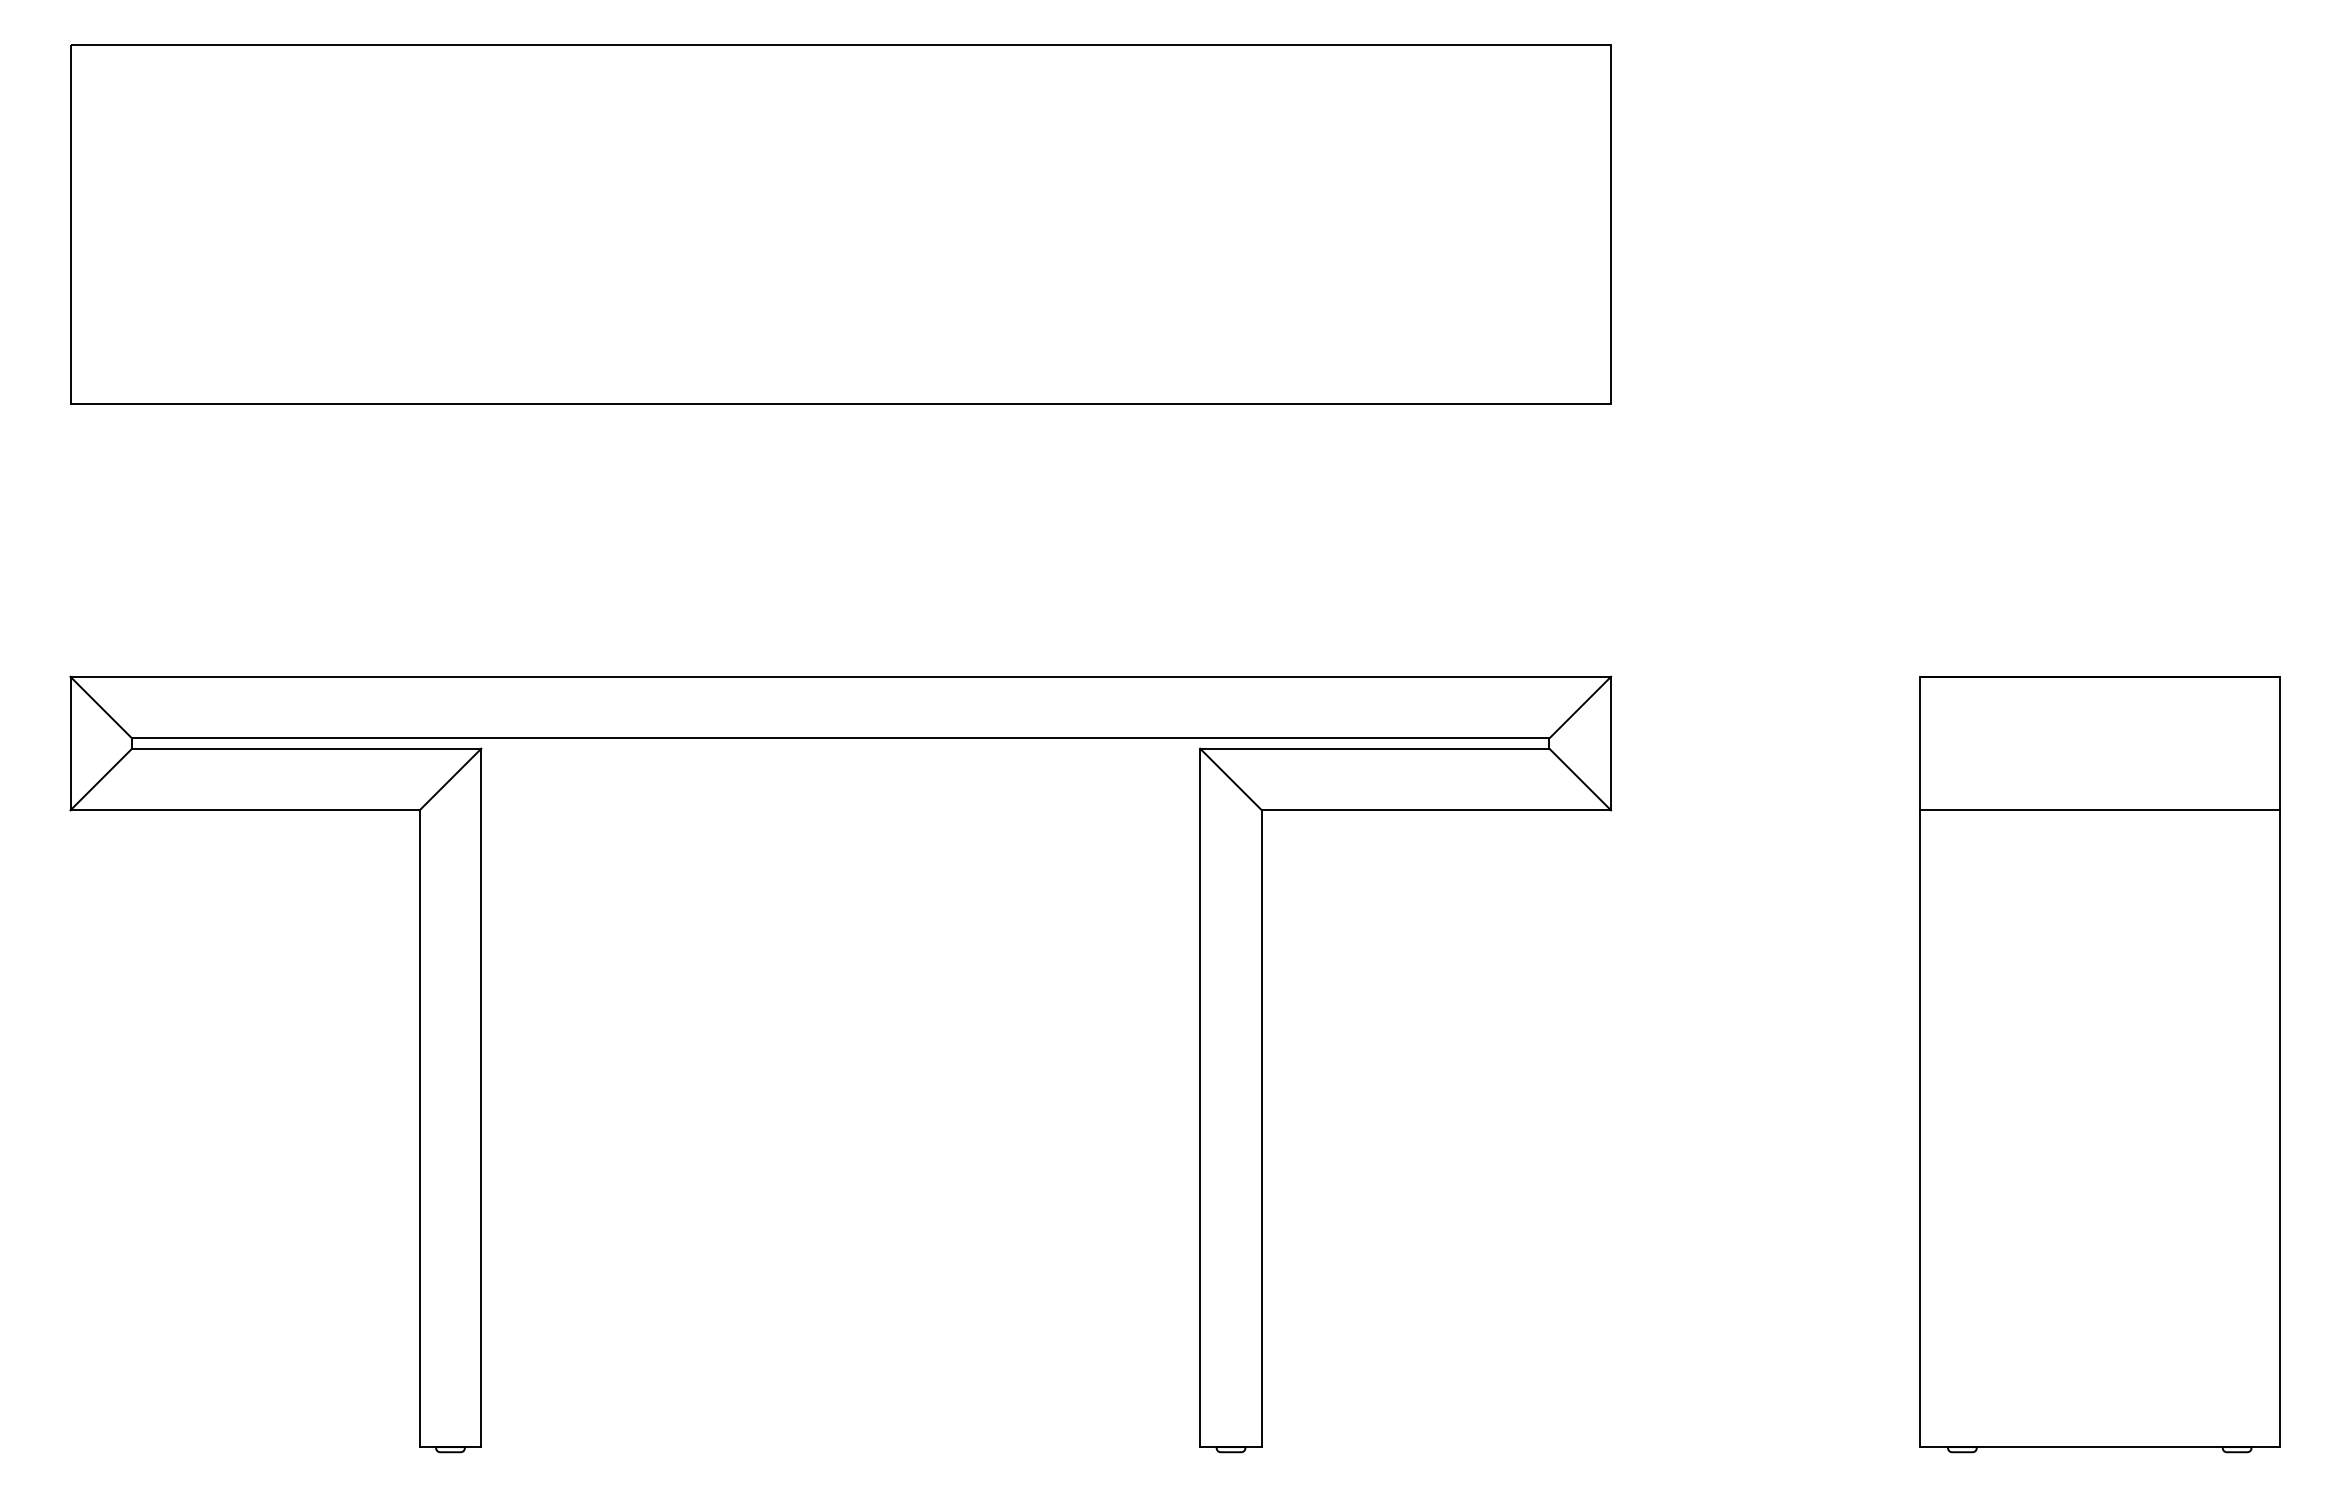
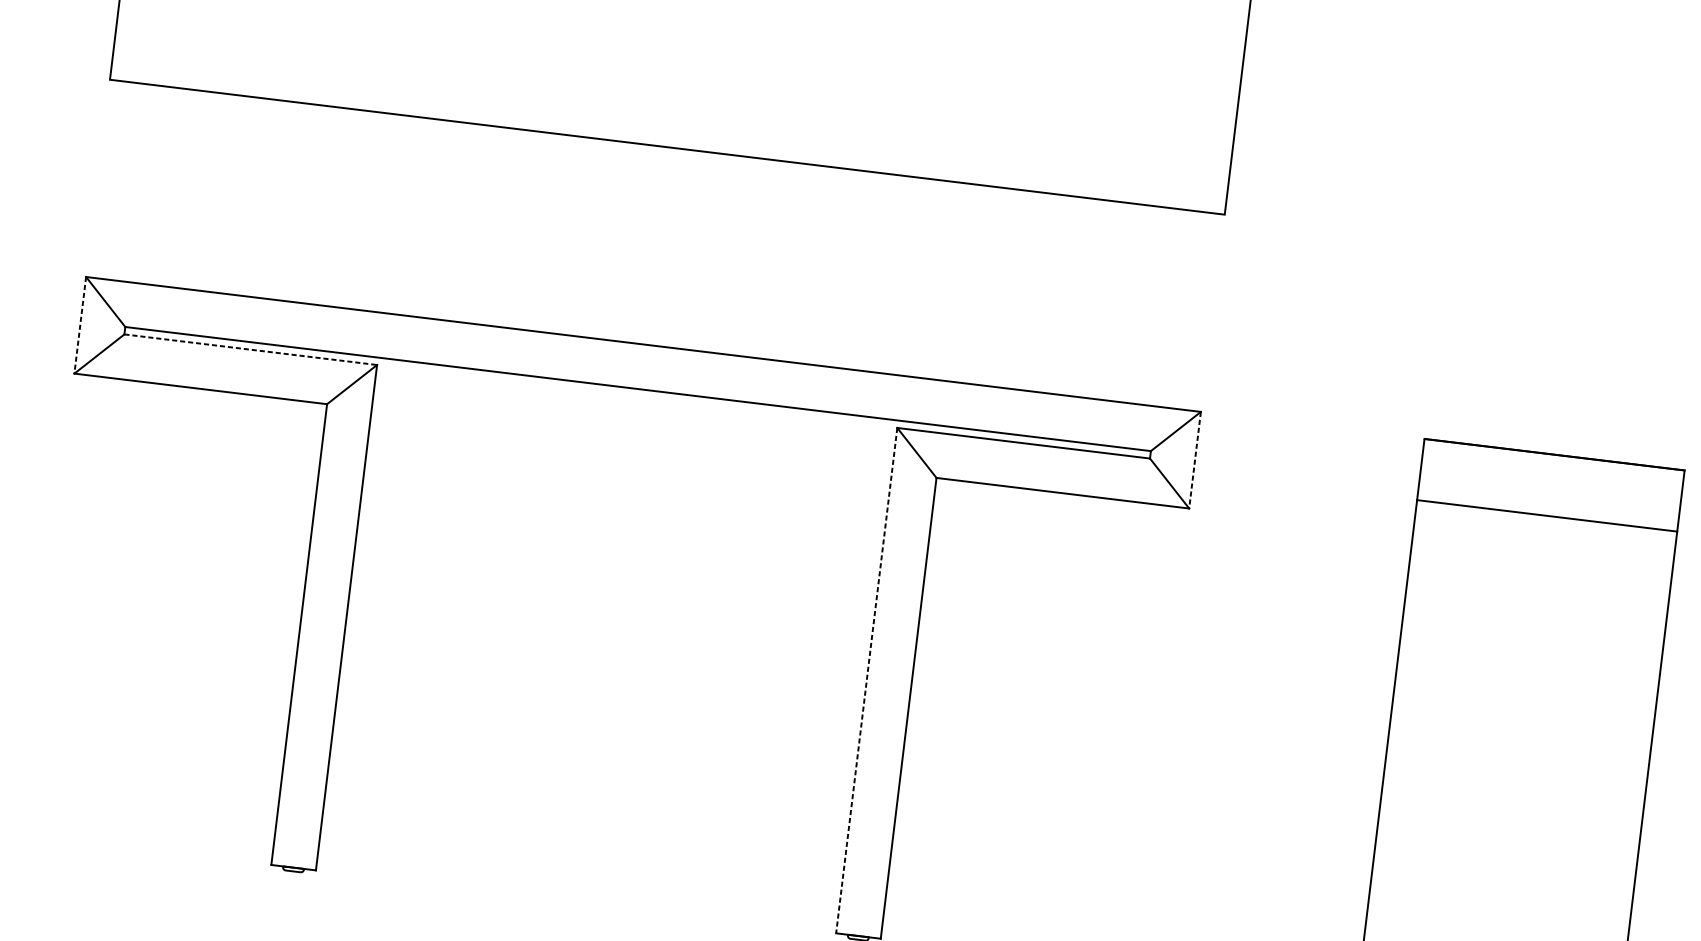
line: (70, 743) -> (80, 325), solid -> dashed
line: (1611, 743) -> (1195, 460), solid -> dashed
line: (306, 748) -> (250, 349), solid -> dashed
line: (2099, 810) -> (1546, 515), moved
line: (1200, 1098) -> (866, 681), solid -> dashed

